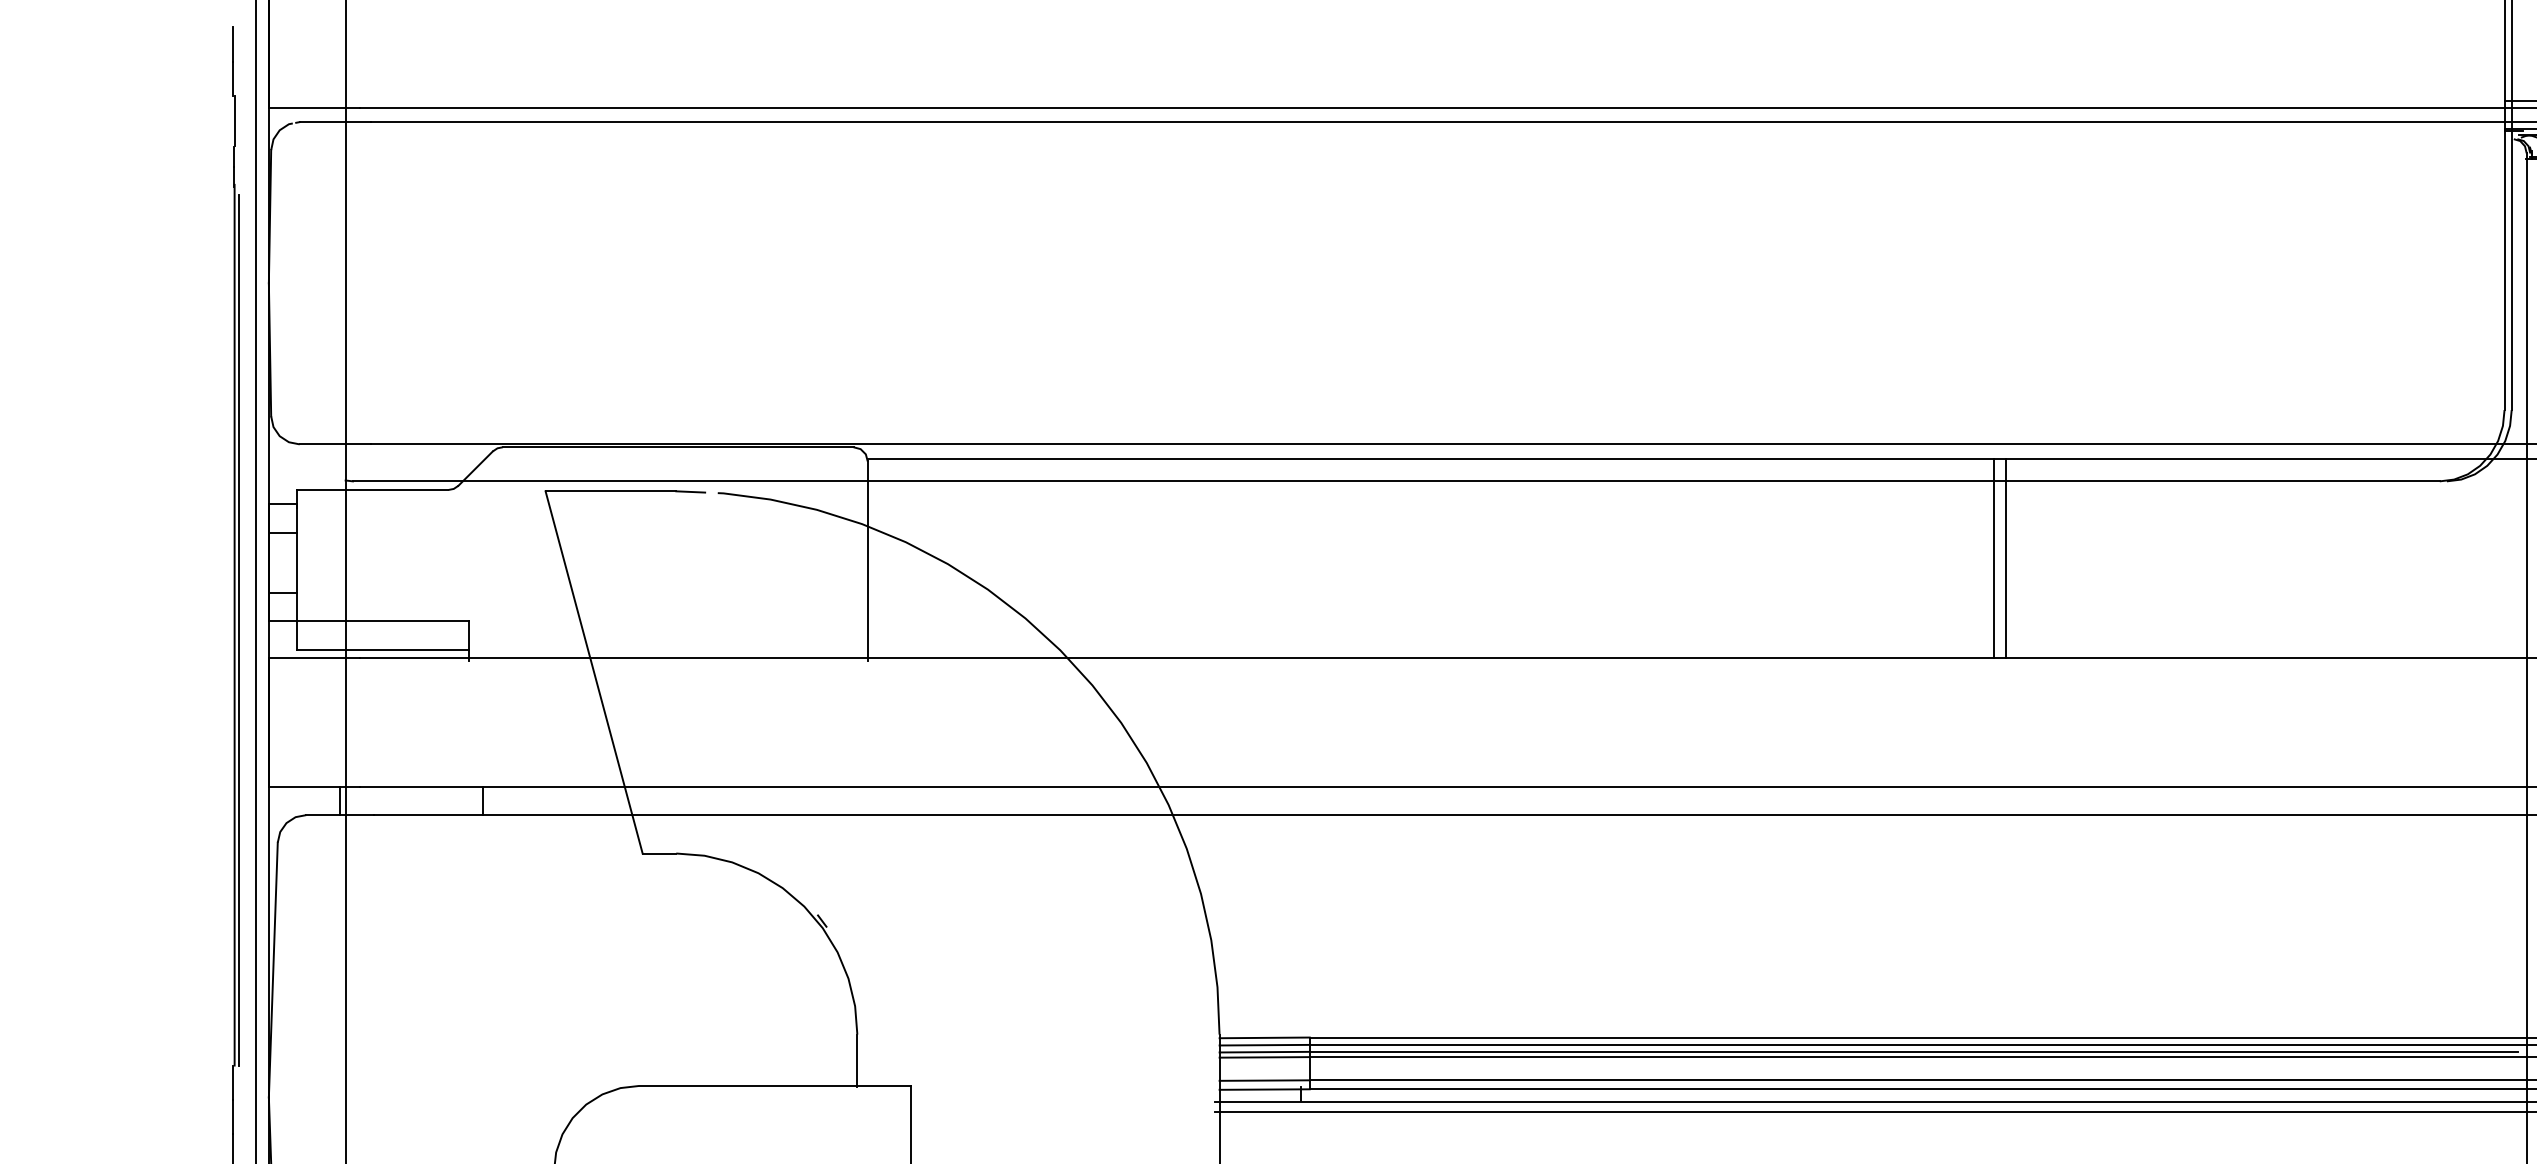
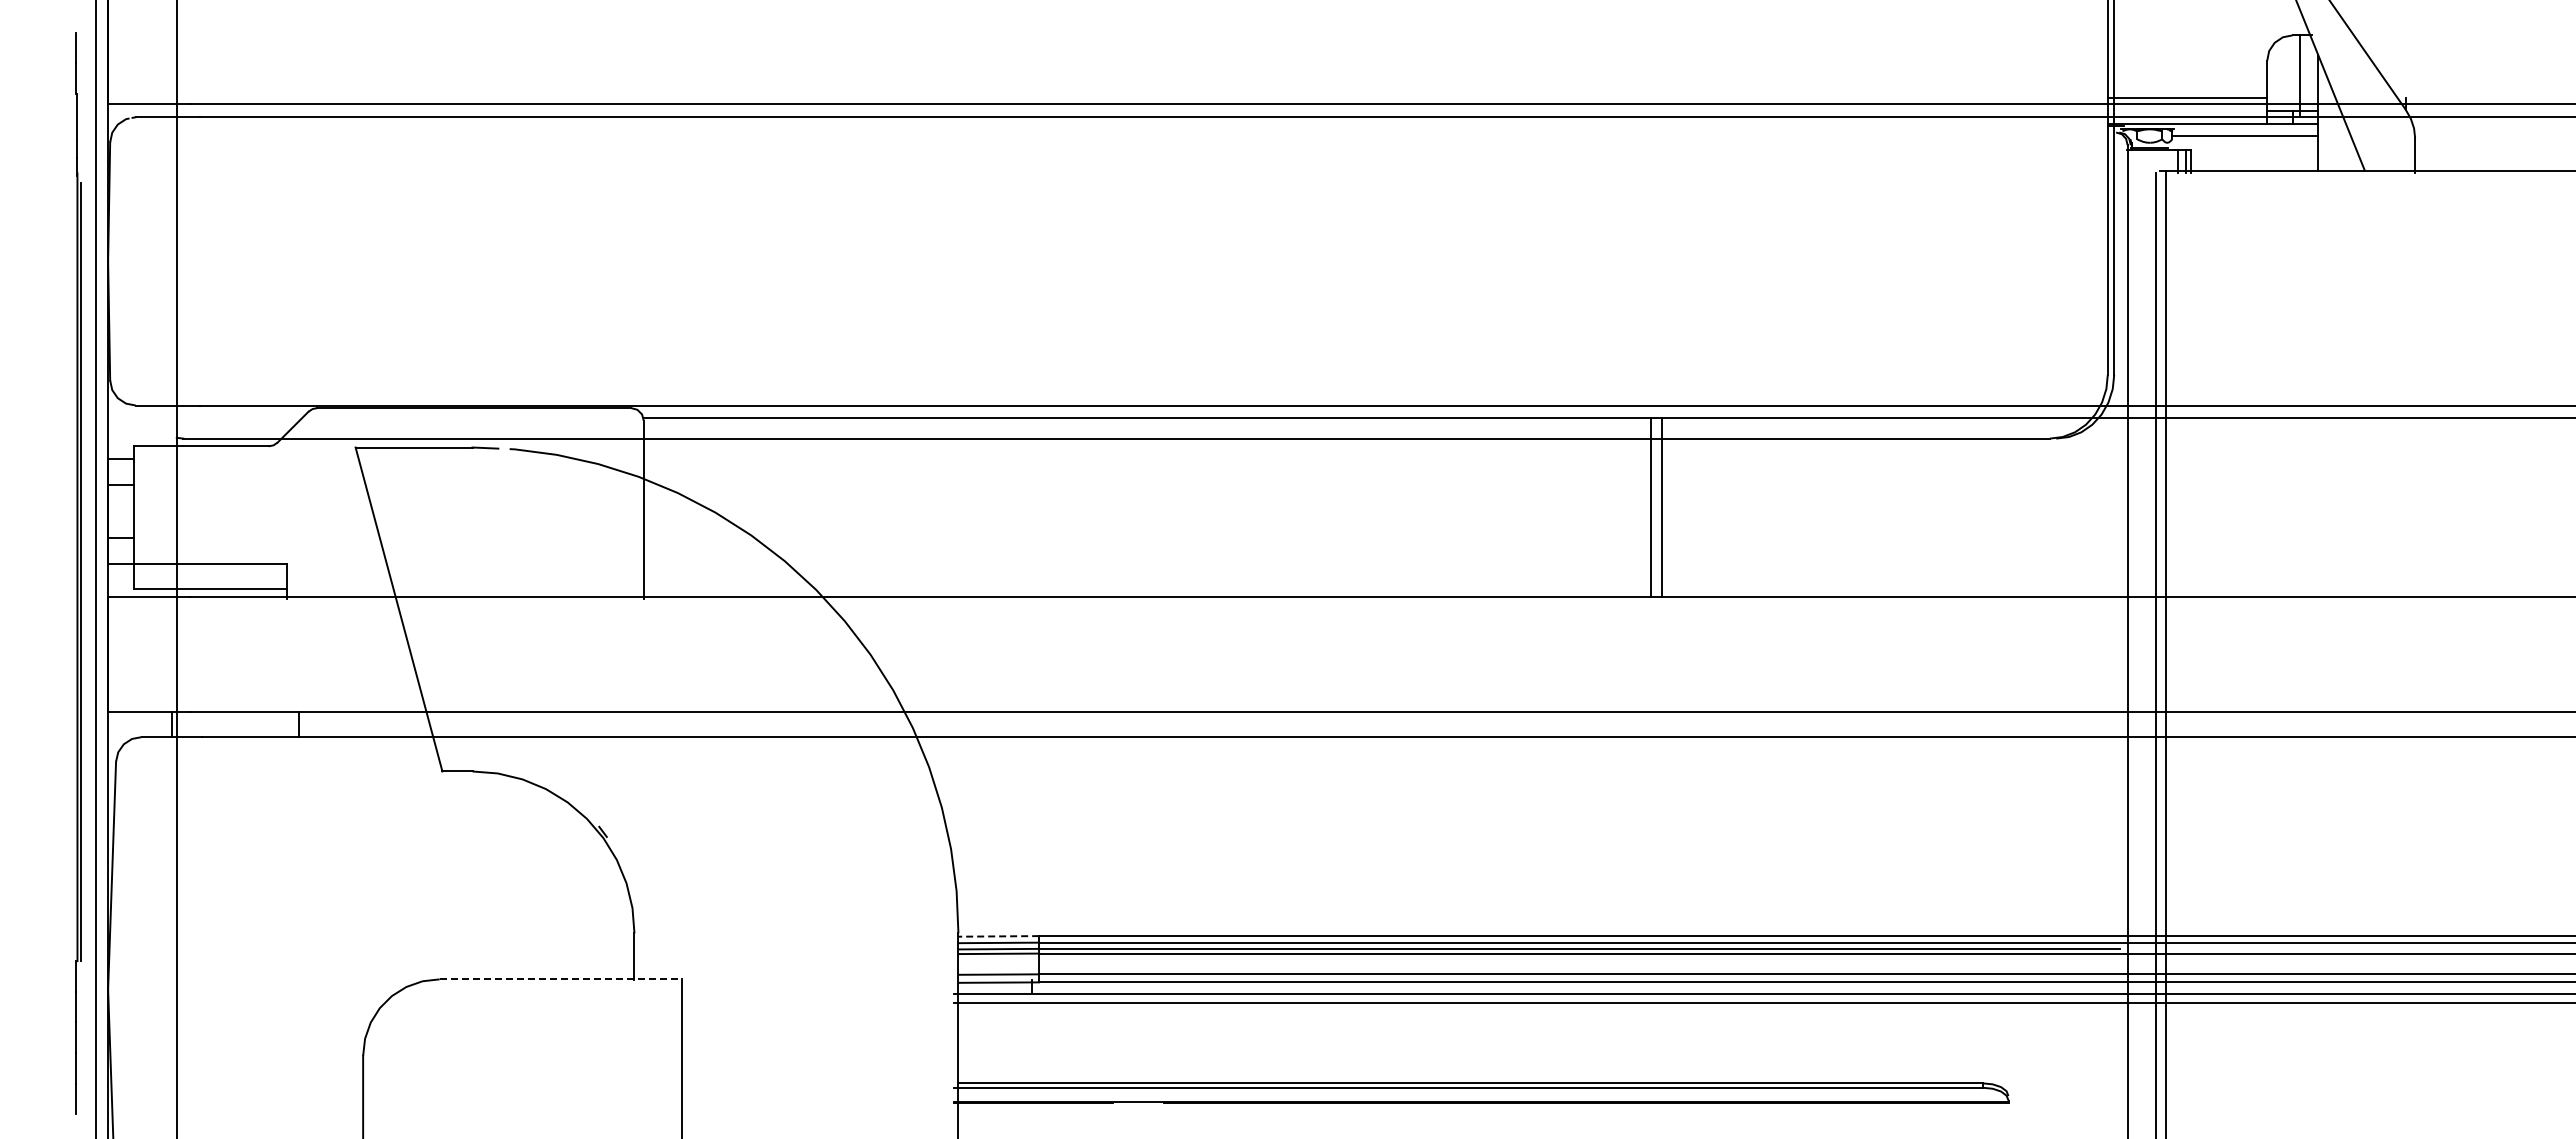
line: (1264, 1038) -> (998, 936), solid -> dashed
line: (775, 1086) -> (561, 979), solid -> dashed

